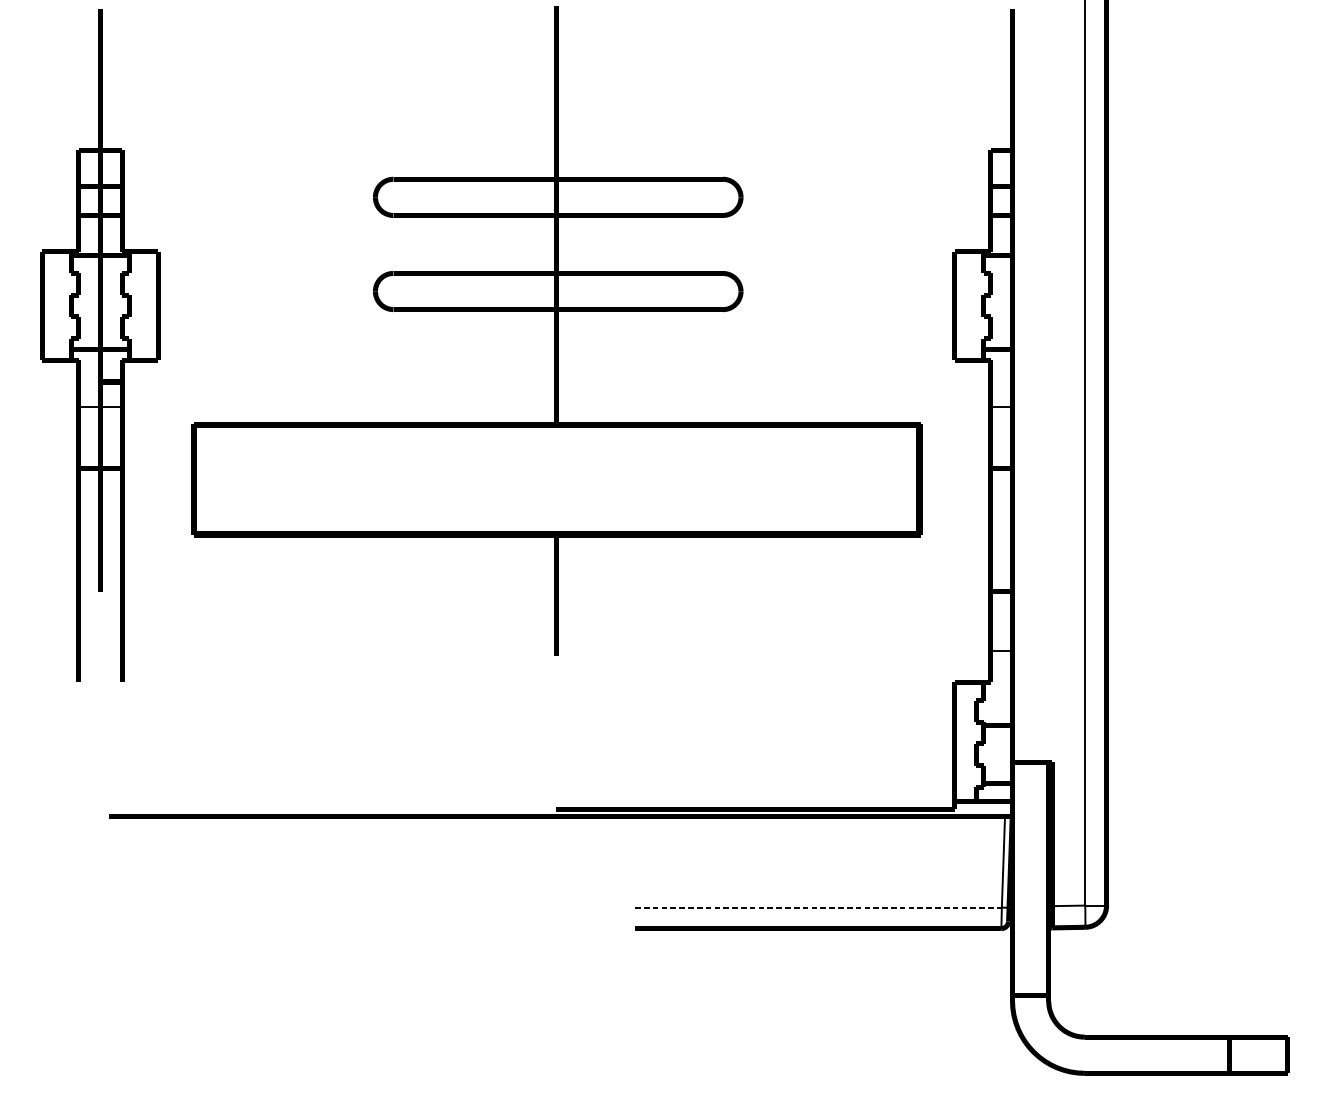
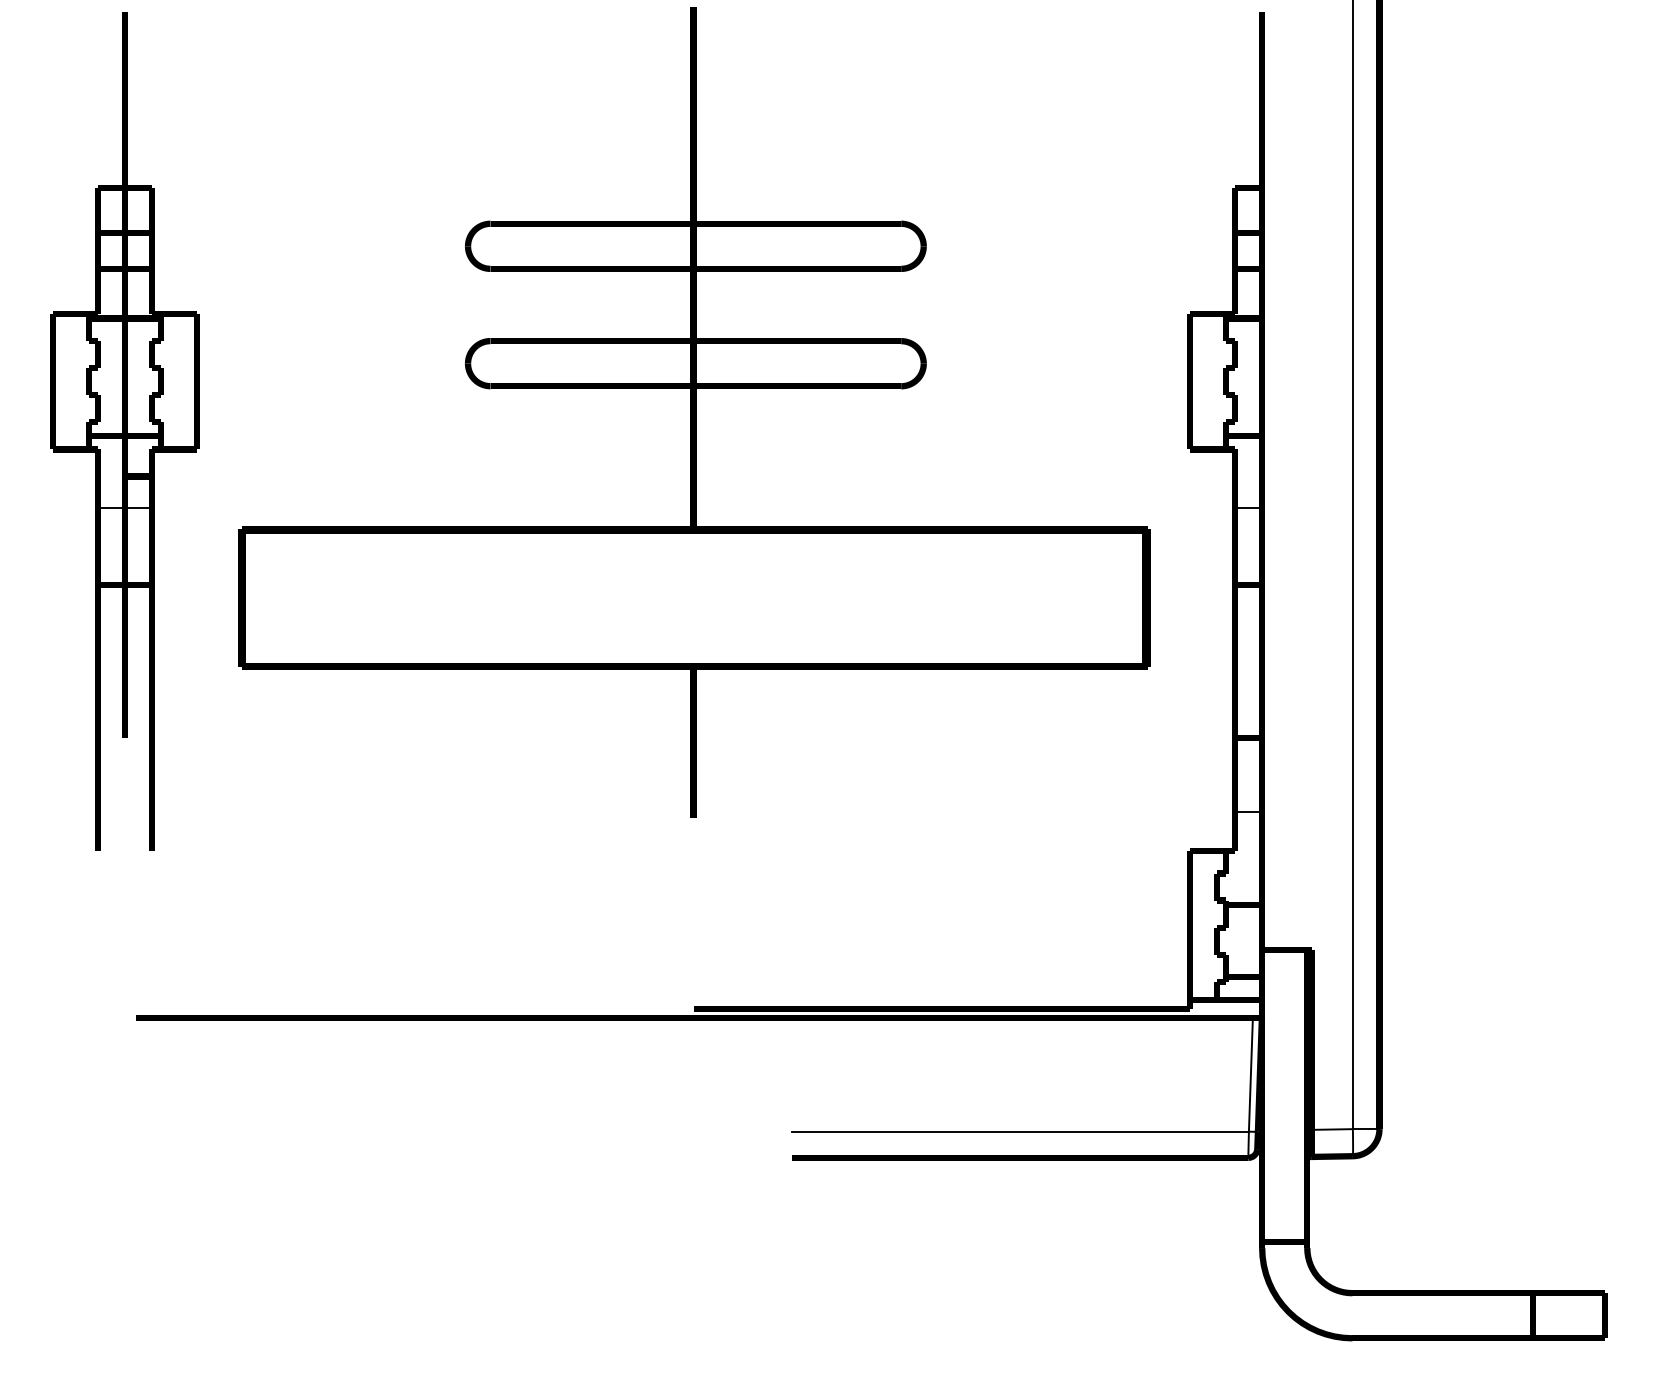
line: (818, 907) -> (1020, 1131), dashed -> solid

